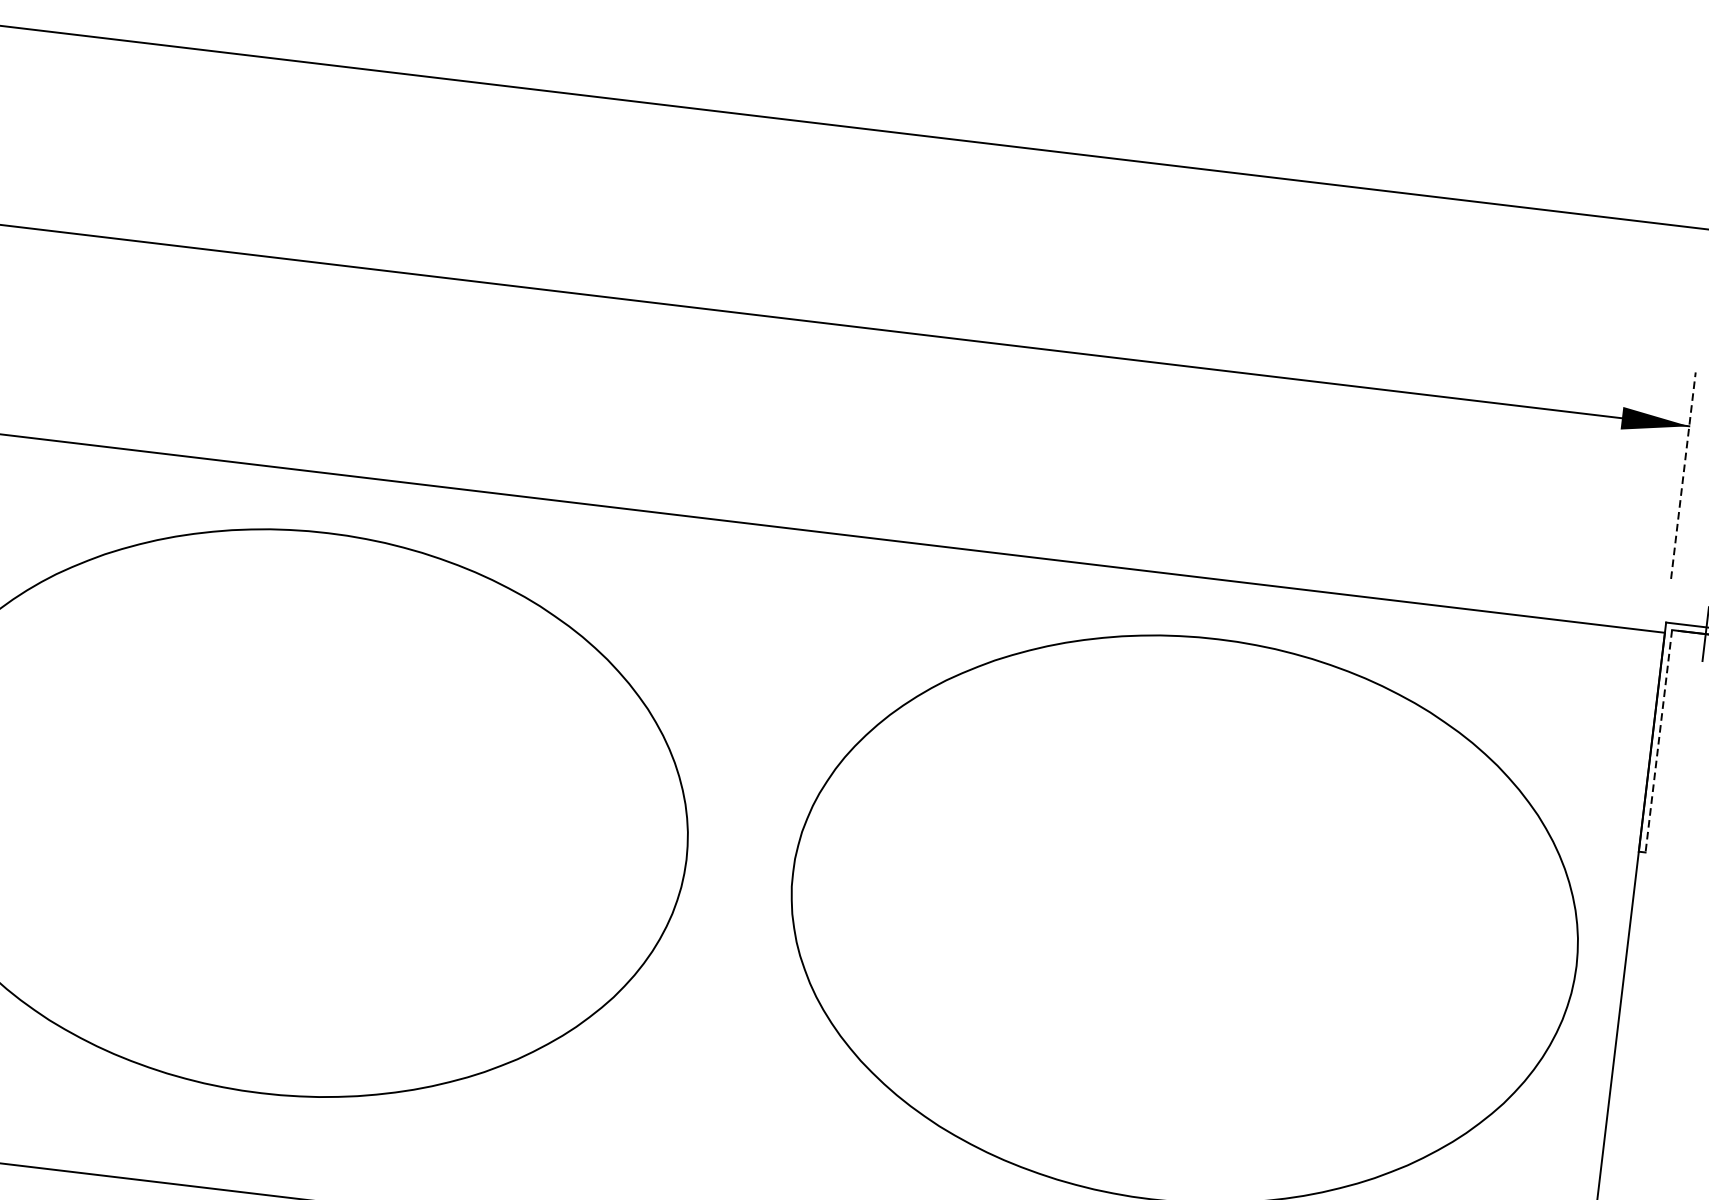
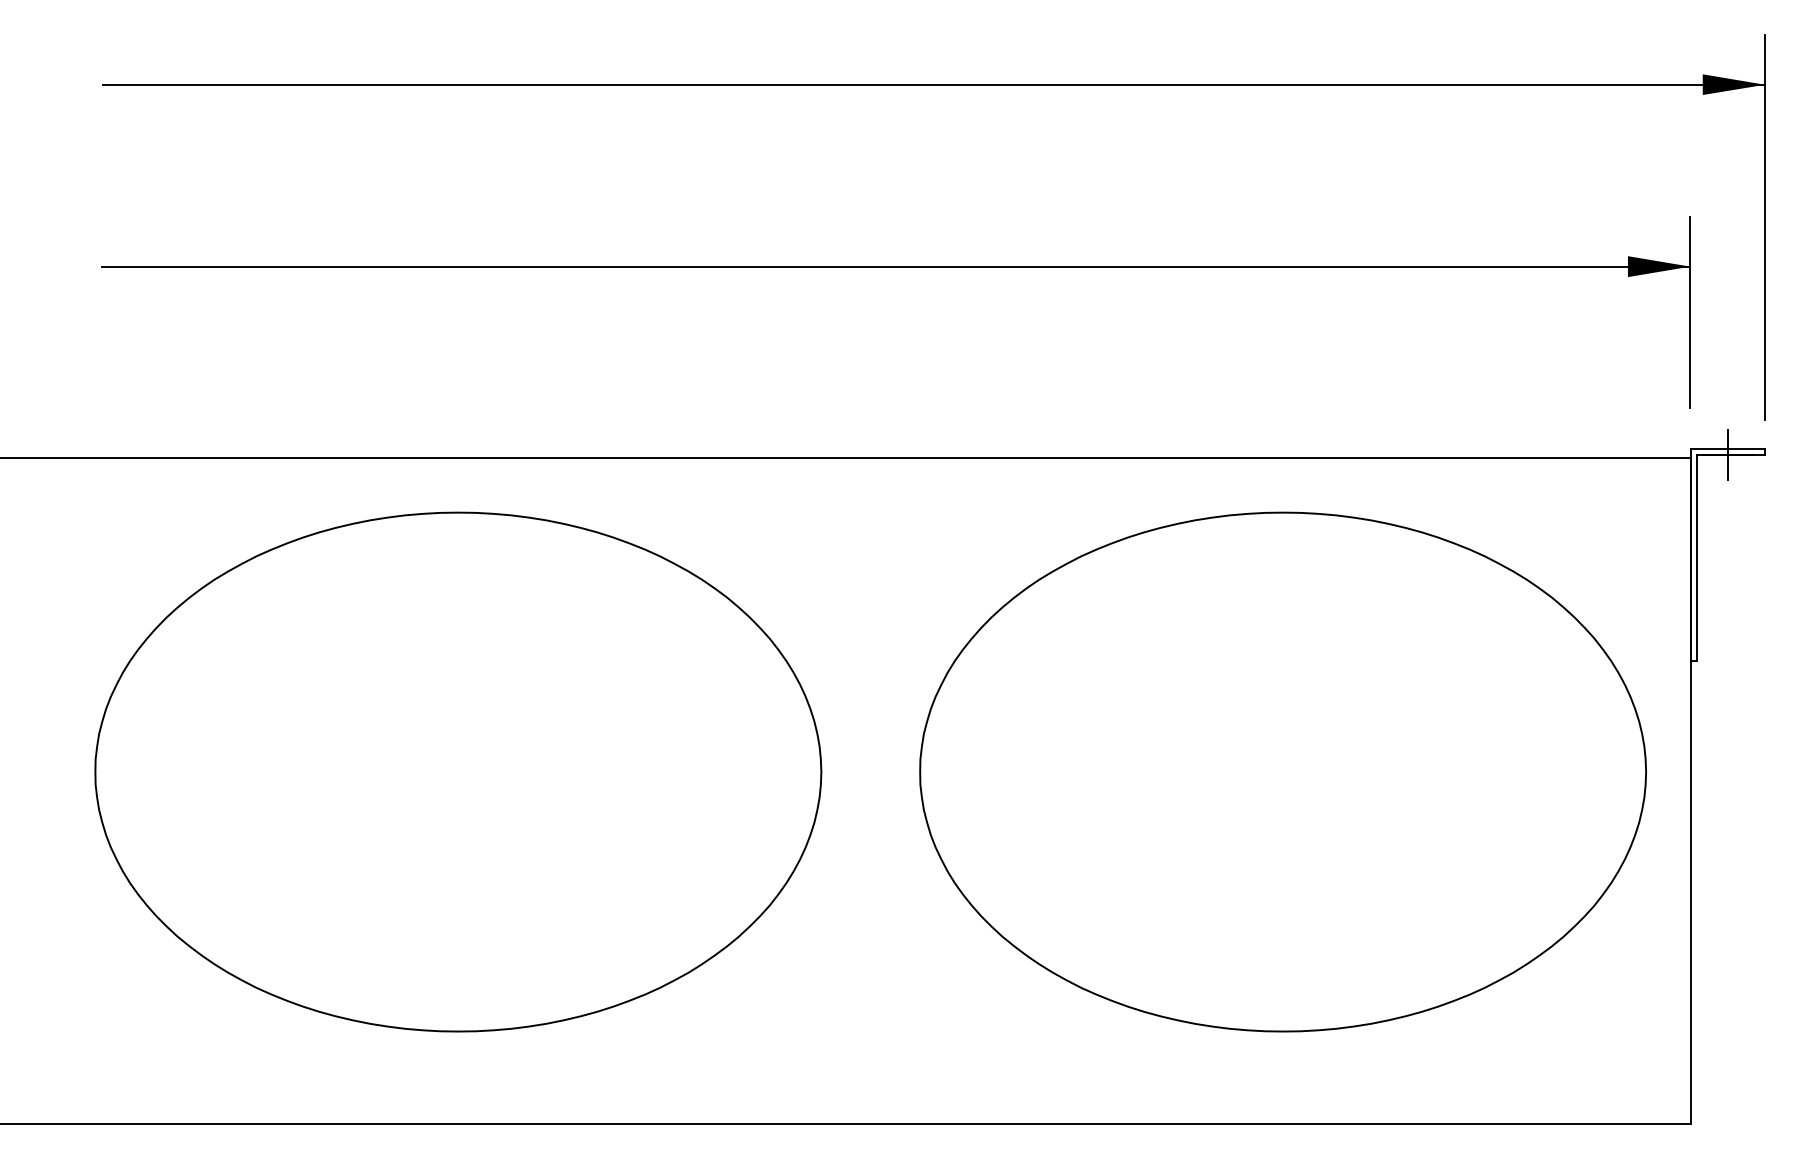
line: (1683, 475) -> (1690, 312), dashed -> solid
line: (1658, 742) -> (1696, 558), dashed -> solid

